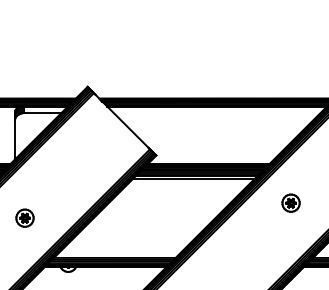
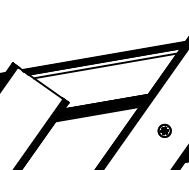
line: (216, 112) -> (105, 65), added
part: (290, 202) -> (164, 130), moved

